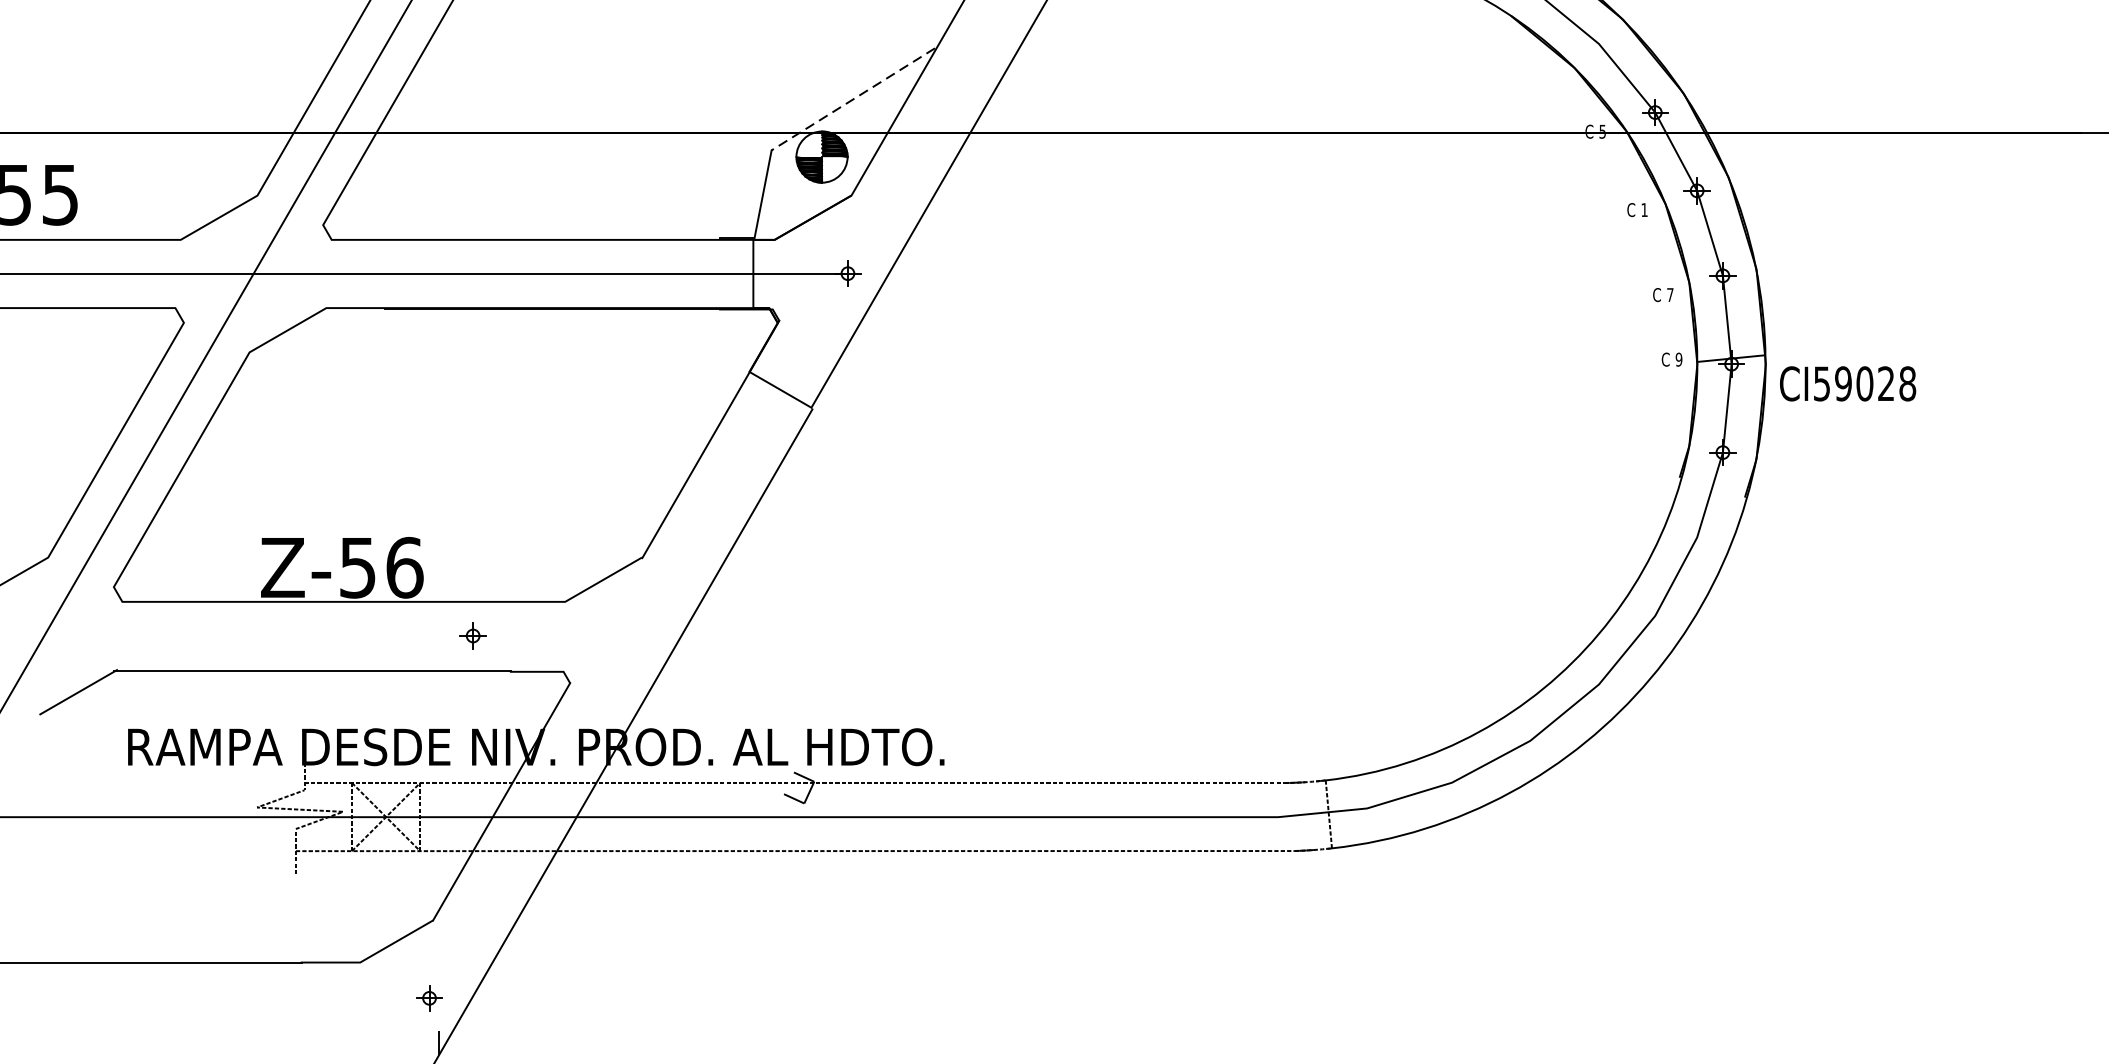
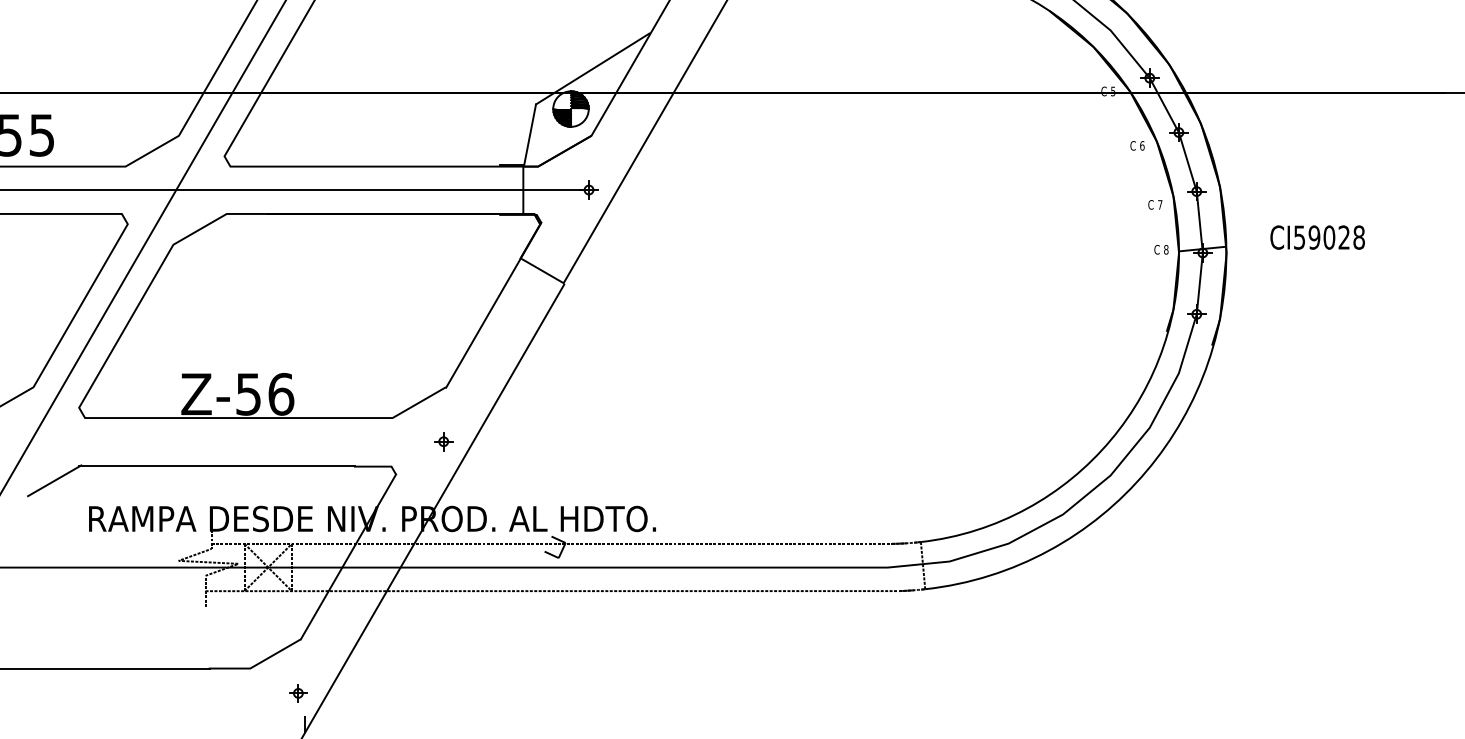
line: (852, 98) -> (592, 68), dashed -> solid
text: (1644, 209) -> (1142, 145), 1 -> 6
text: (1679, 359) -> (1166, 249), 9 -> 8
text: (1847, 383) -> (1317, 237), moved
part: (472, 635) -> (443, 441), moved

